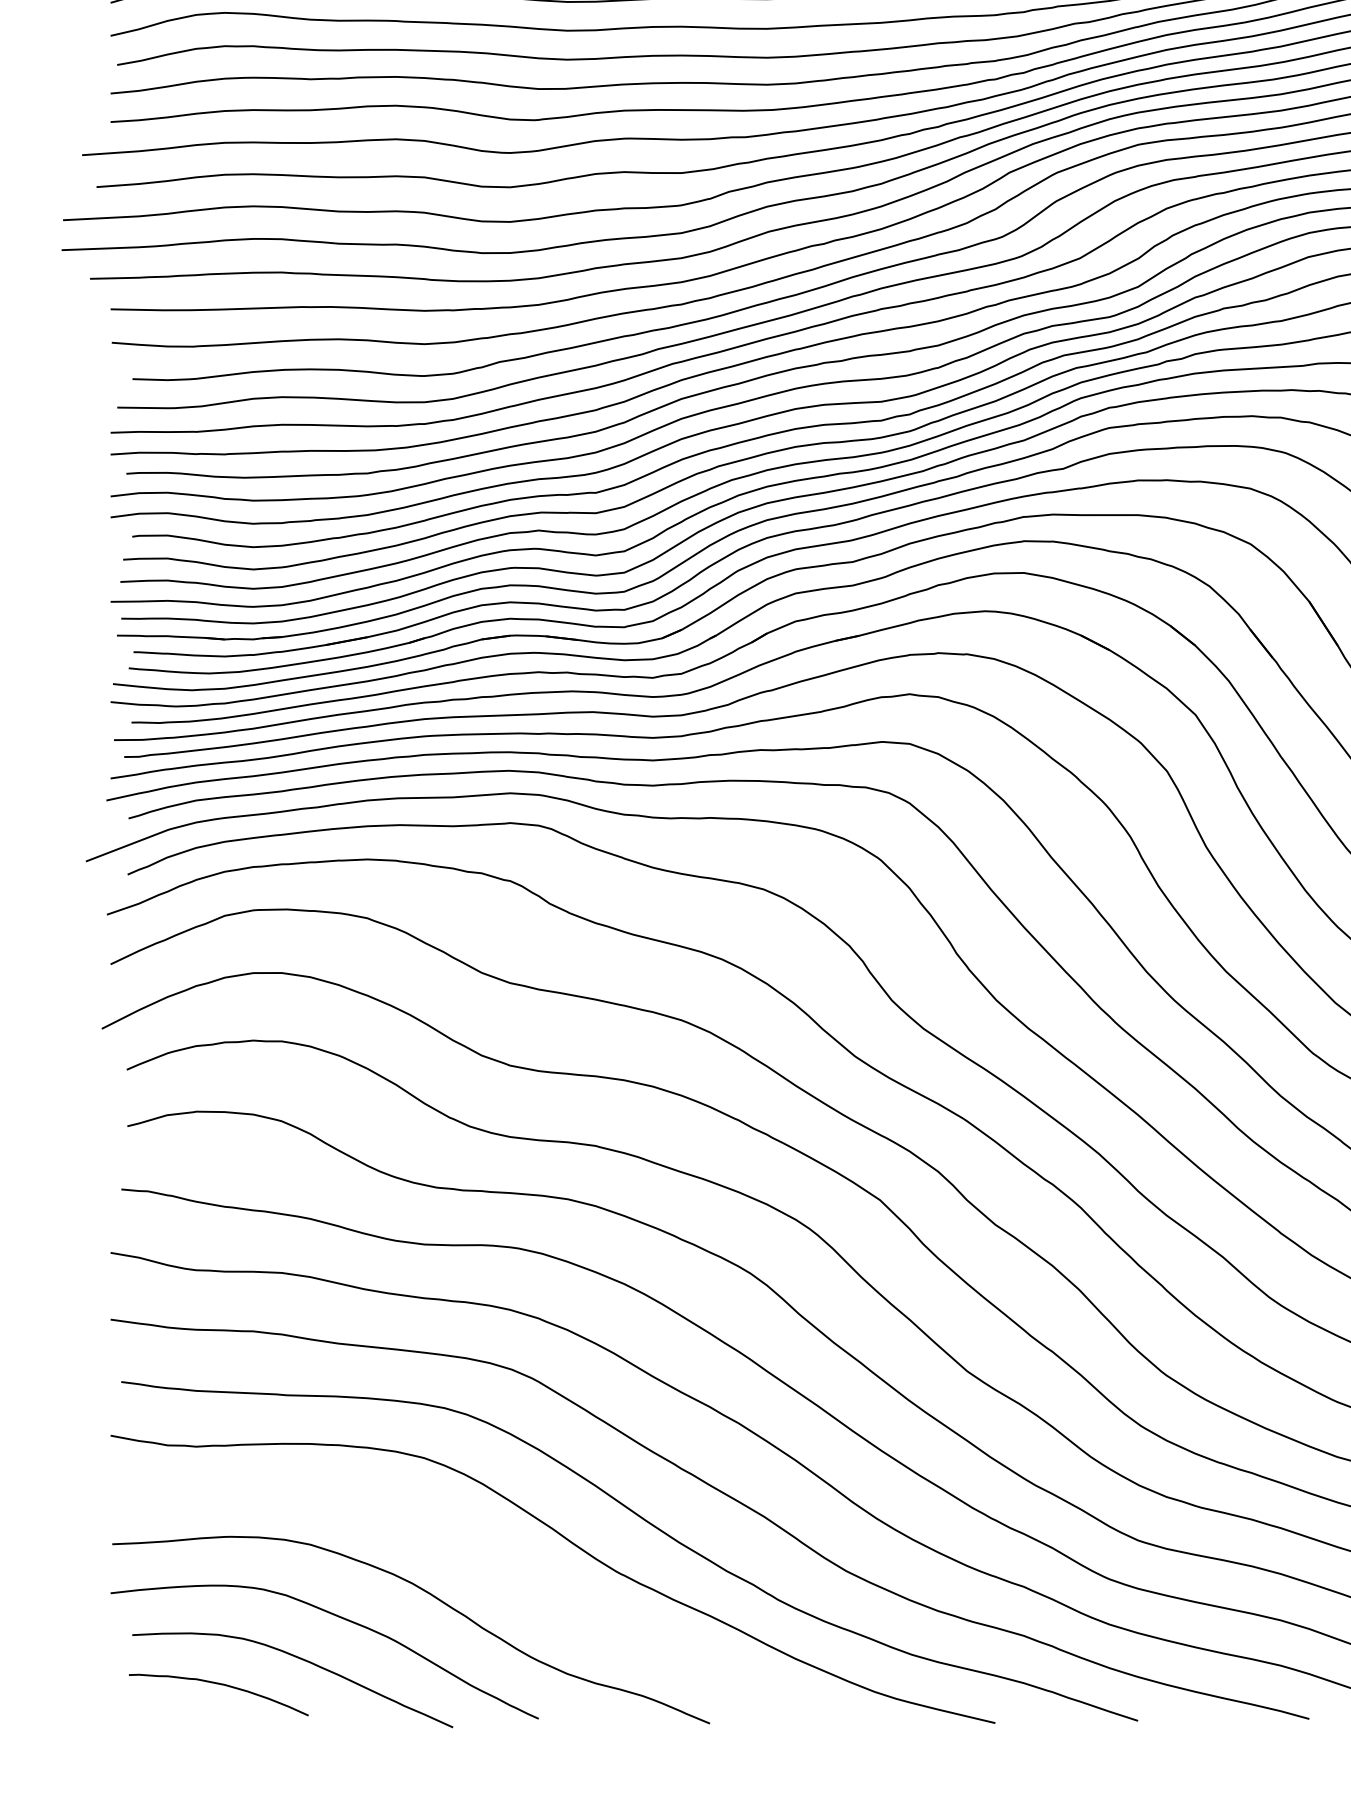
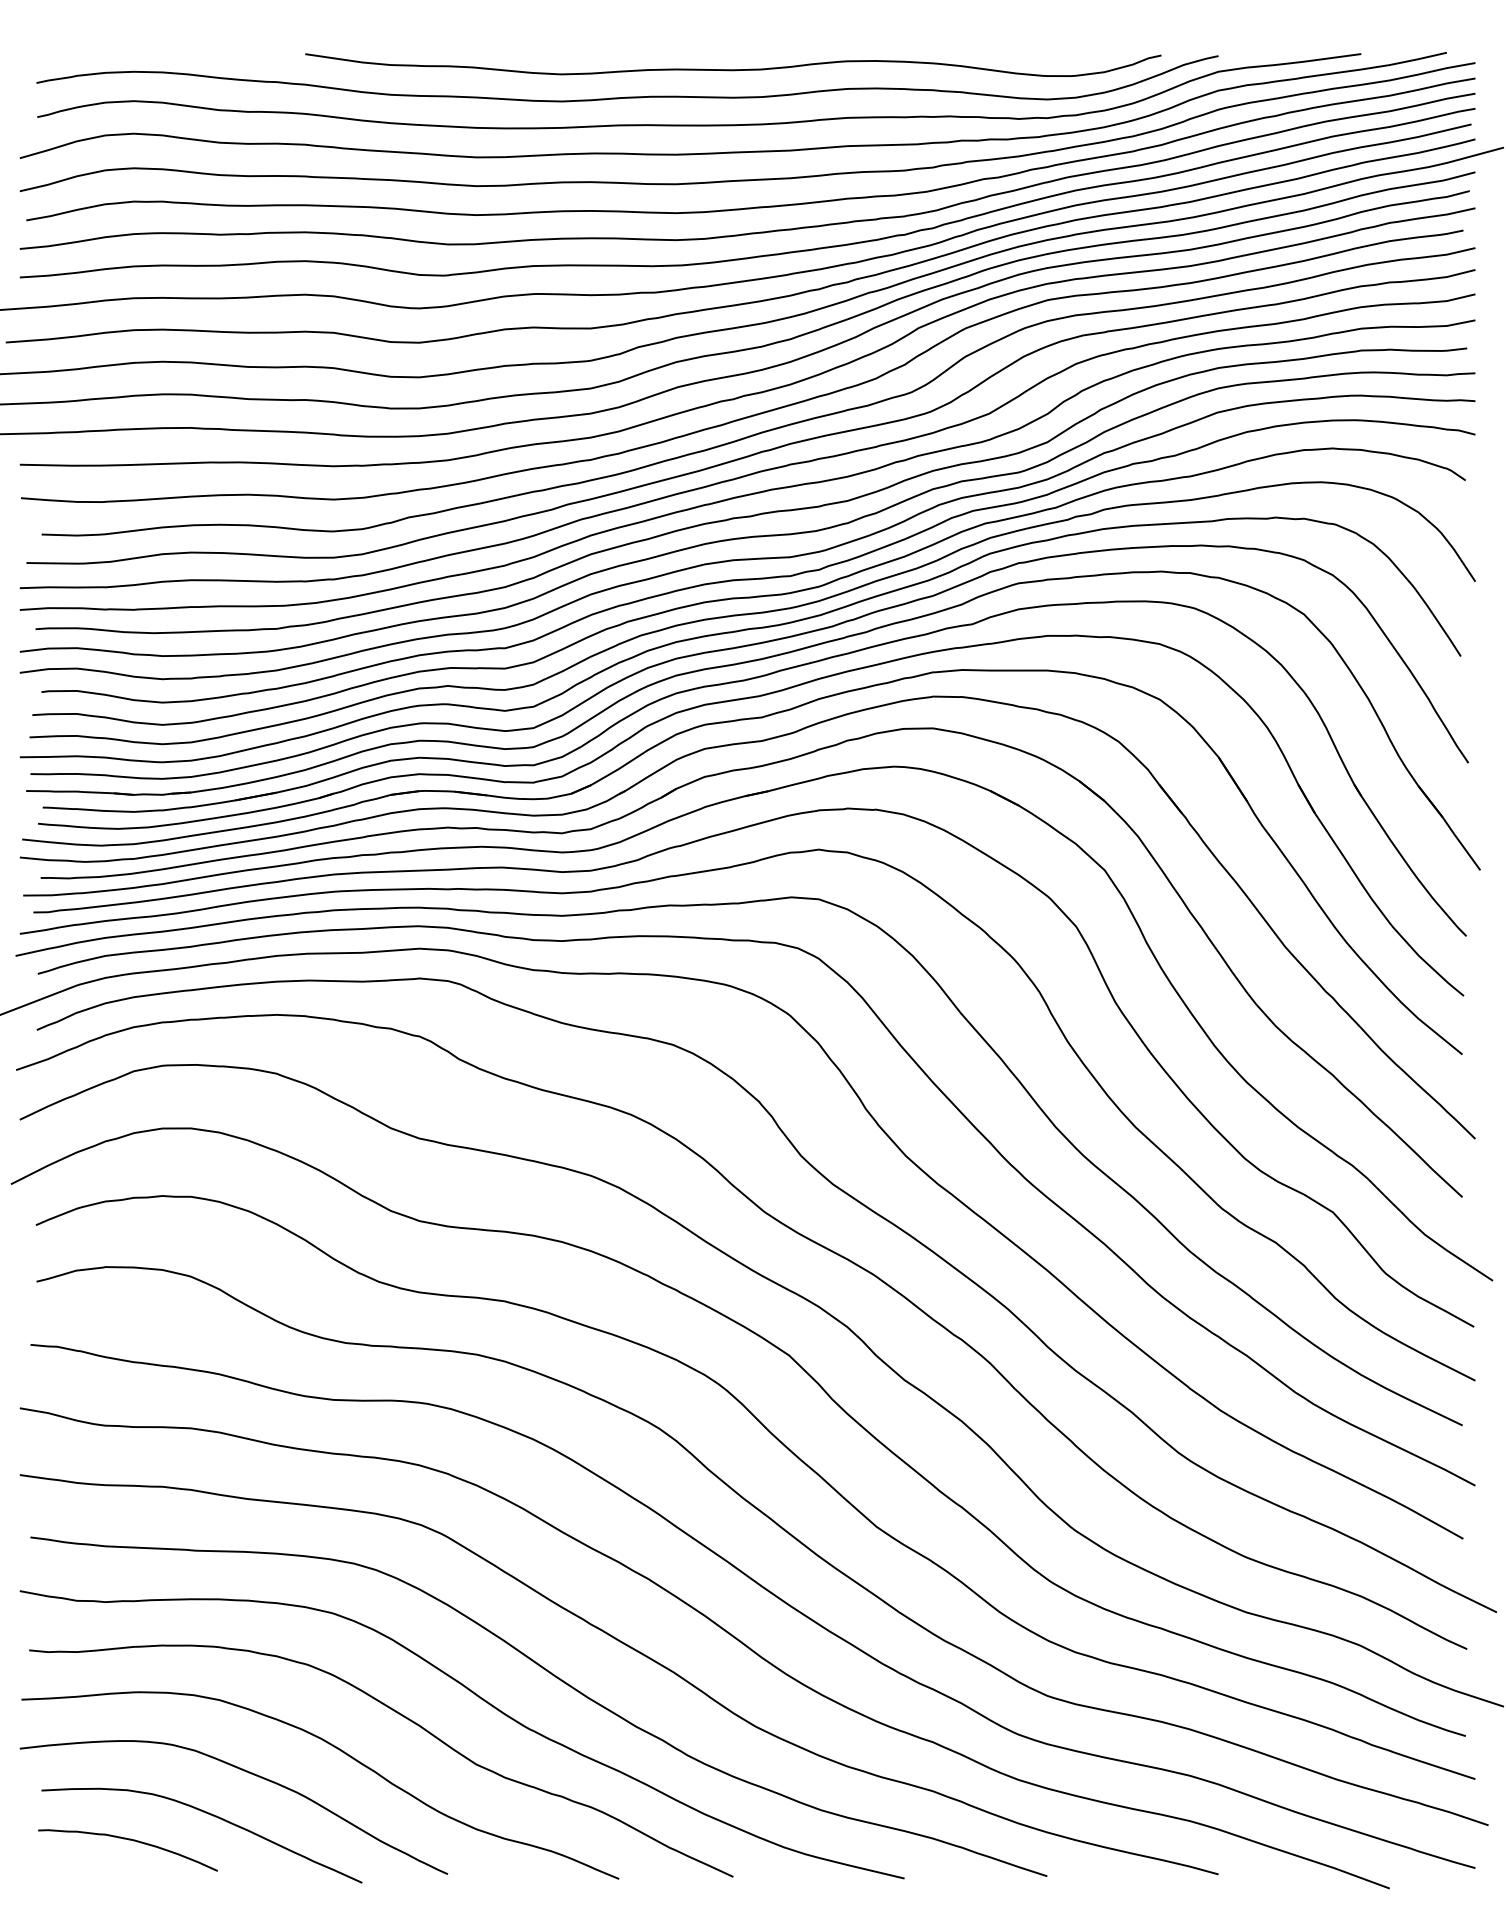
curve: (499, 1565) -> (408, 1720), added

